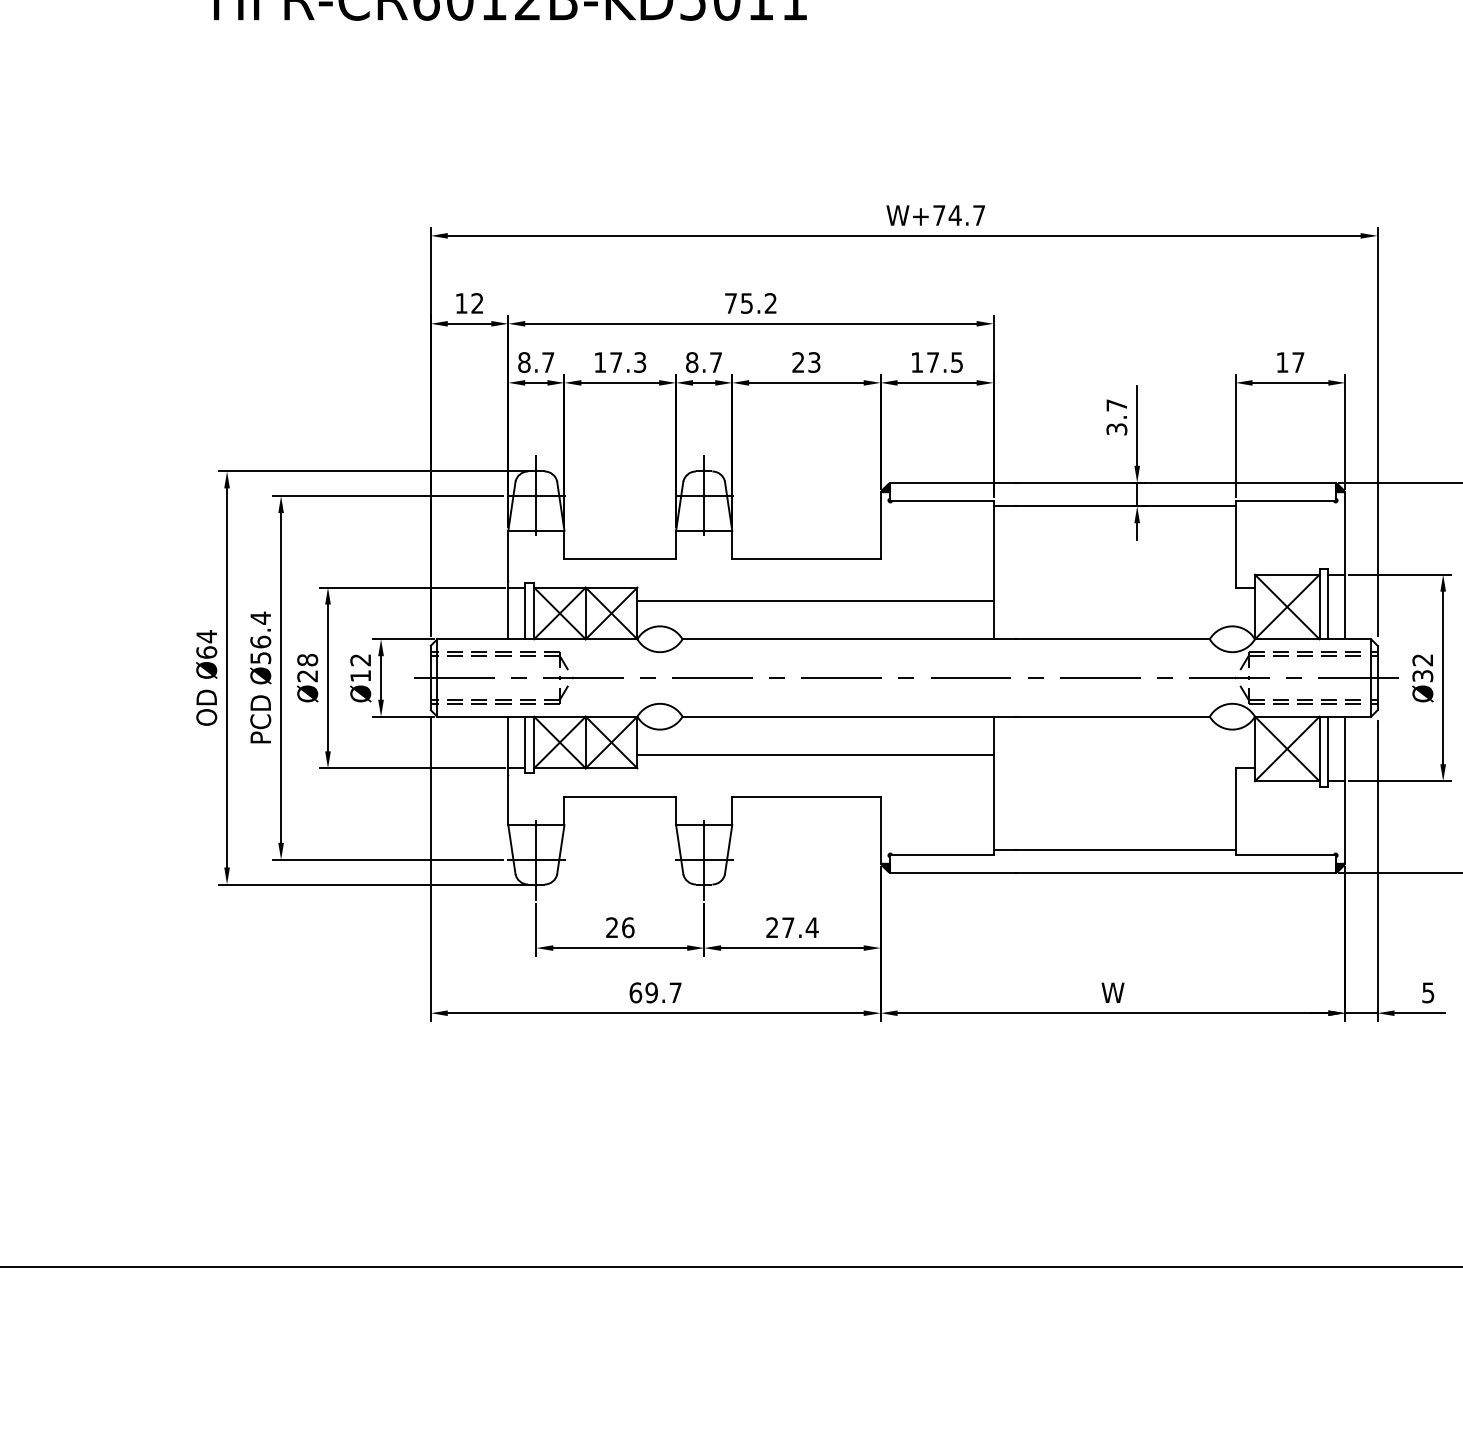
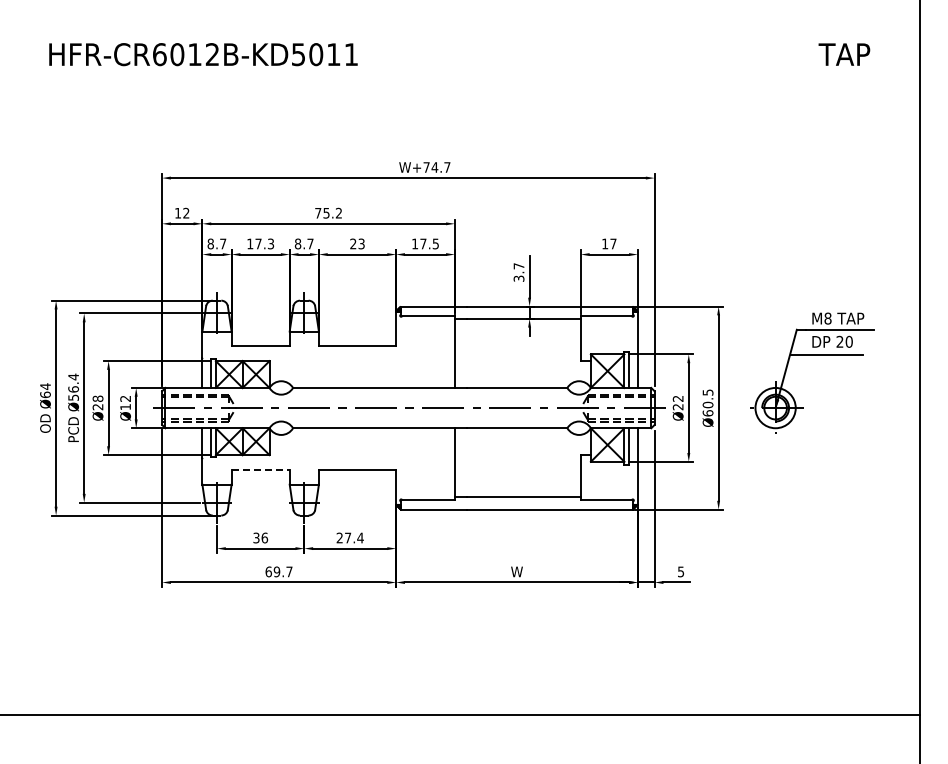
line: (814, 599) -> (361, 367), removed
text: (1423, 676) -> (678, 407), Ø32 -> Ø22
line: (814, 755) -> (361, 448), removed
line: (621, 797) -> (261, 470), solid -> dashed
text: (612, 928) -> (256, 538), 26 -> 36

